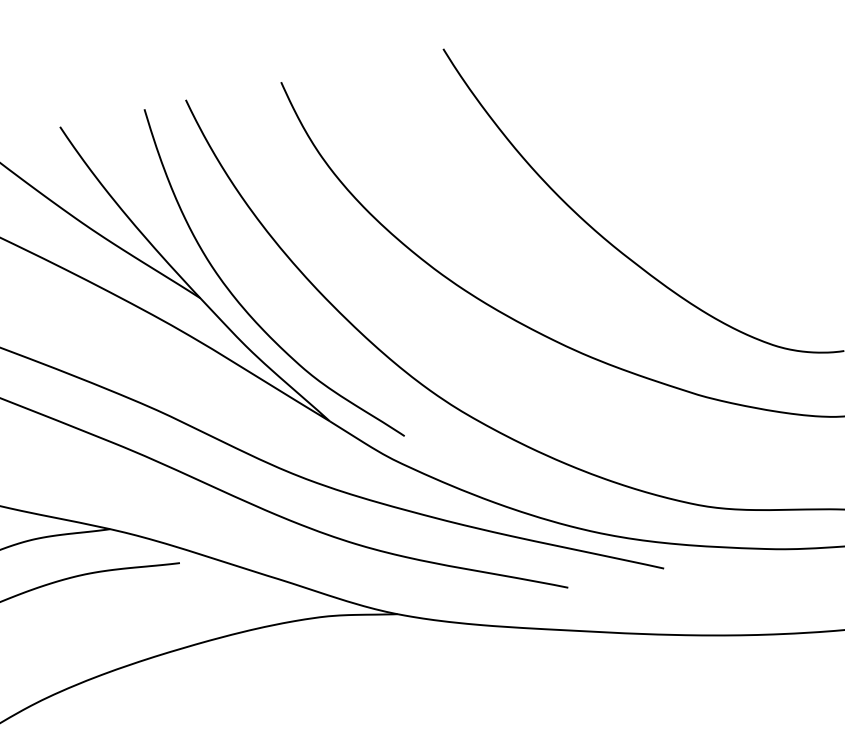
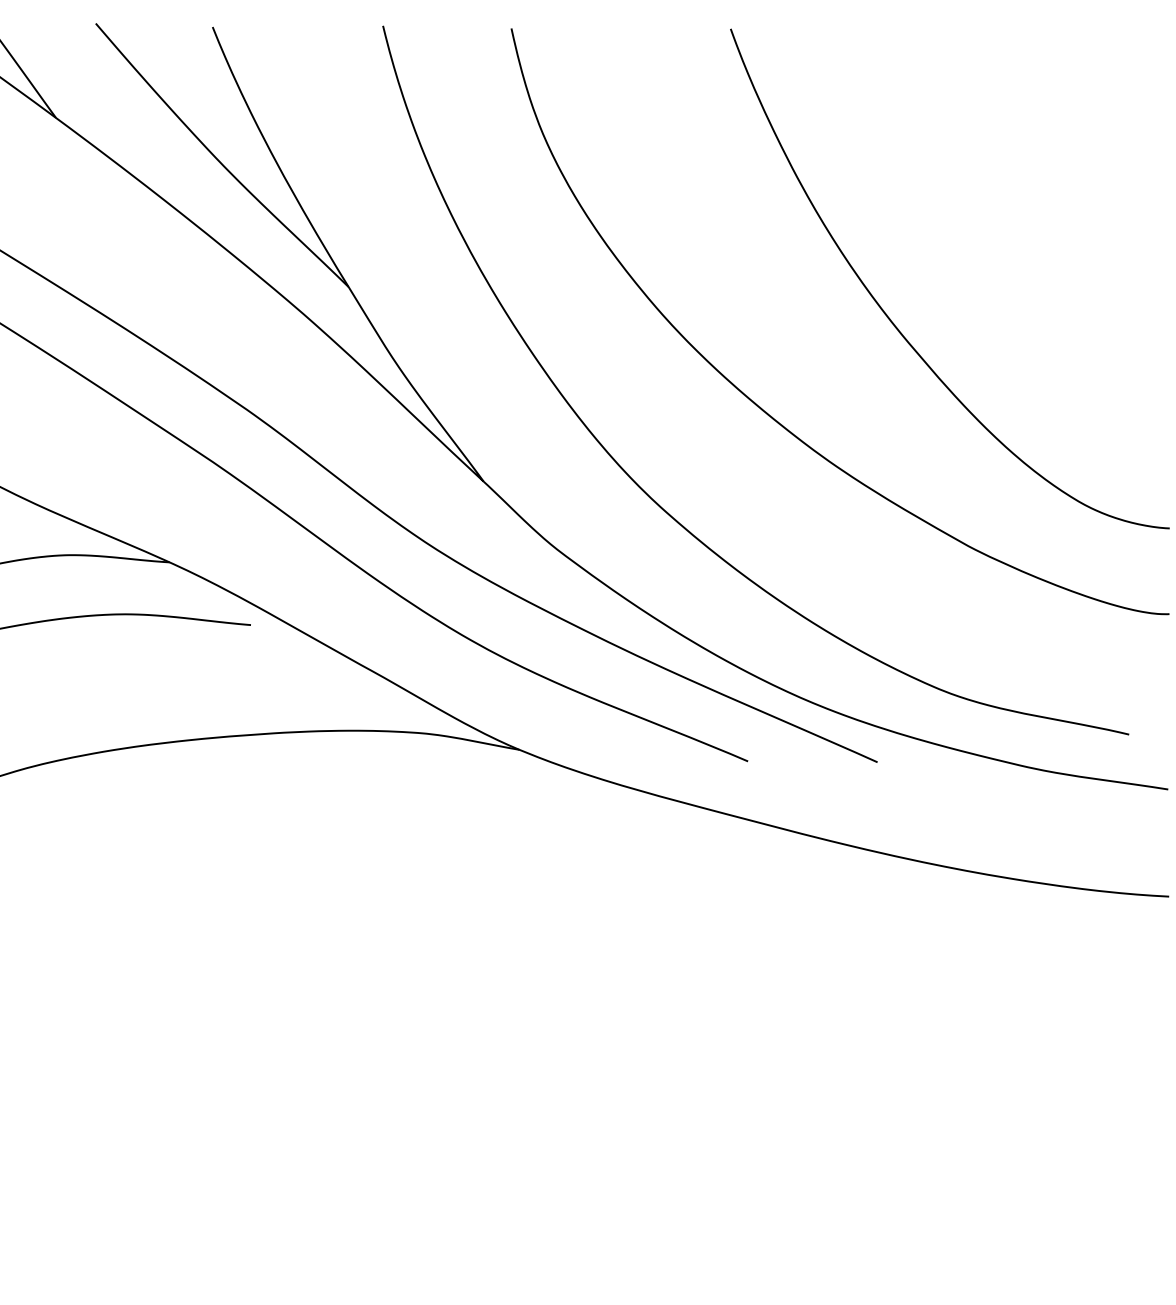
curve: (240, 303) -> (399, 304), removed

